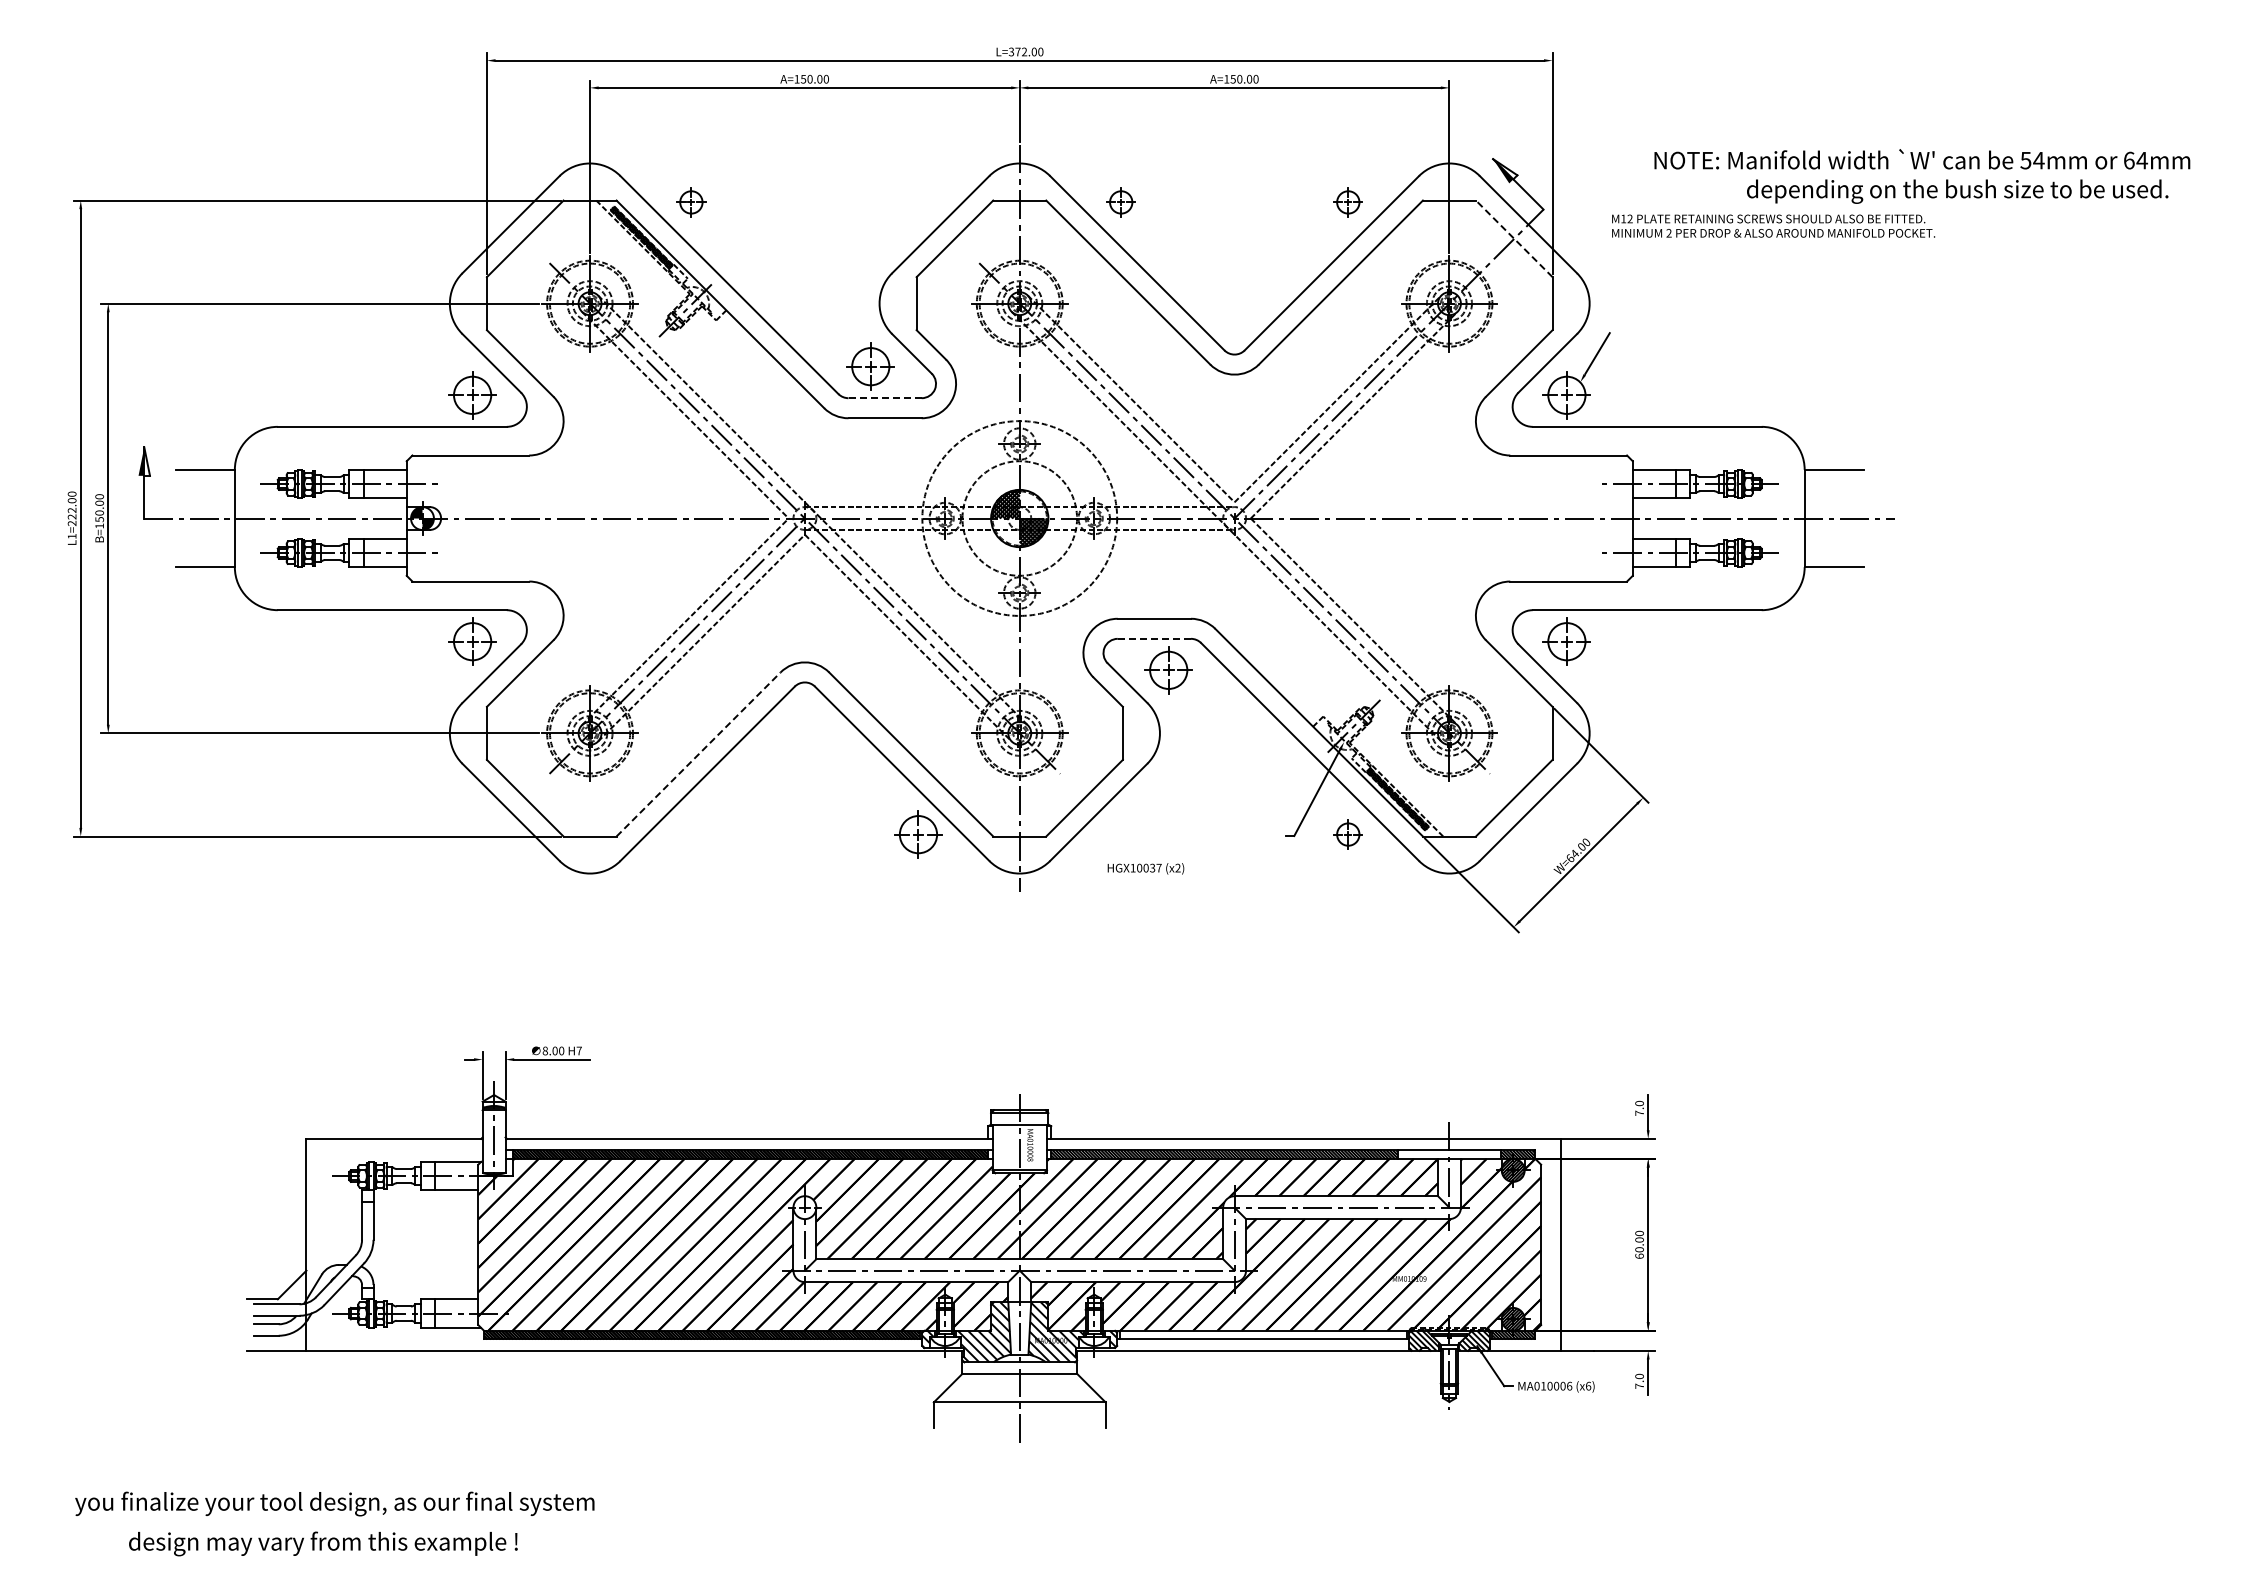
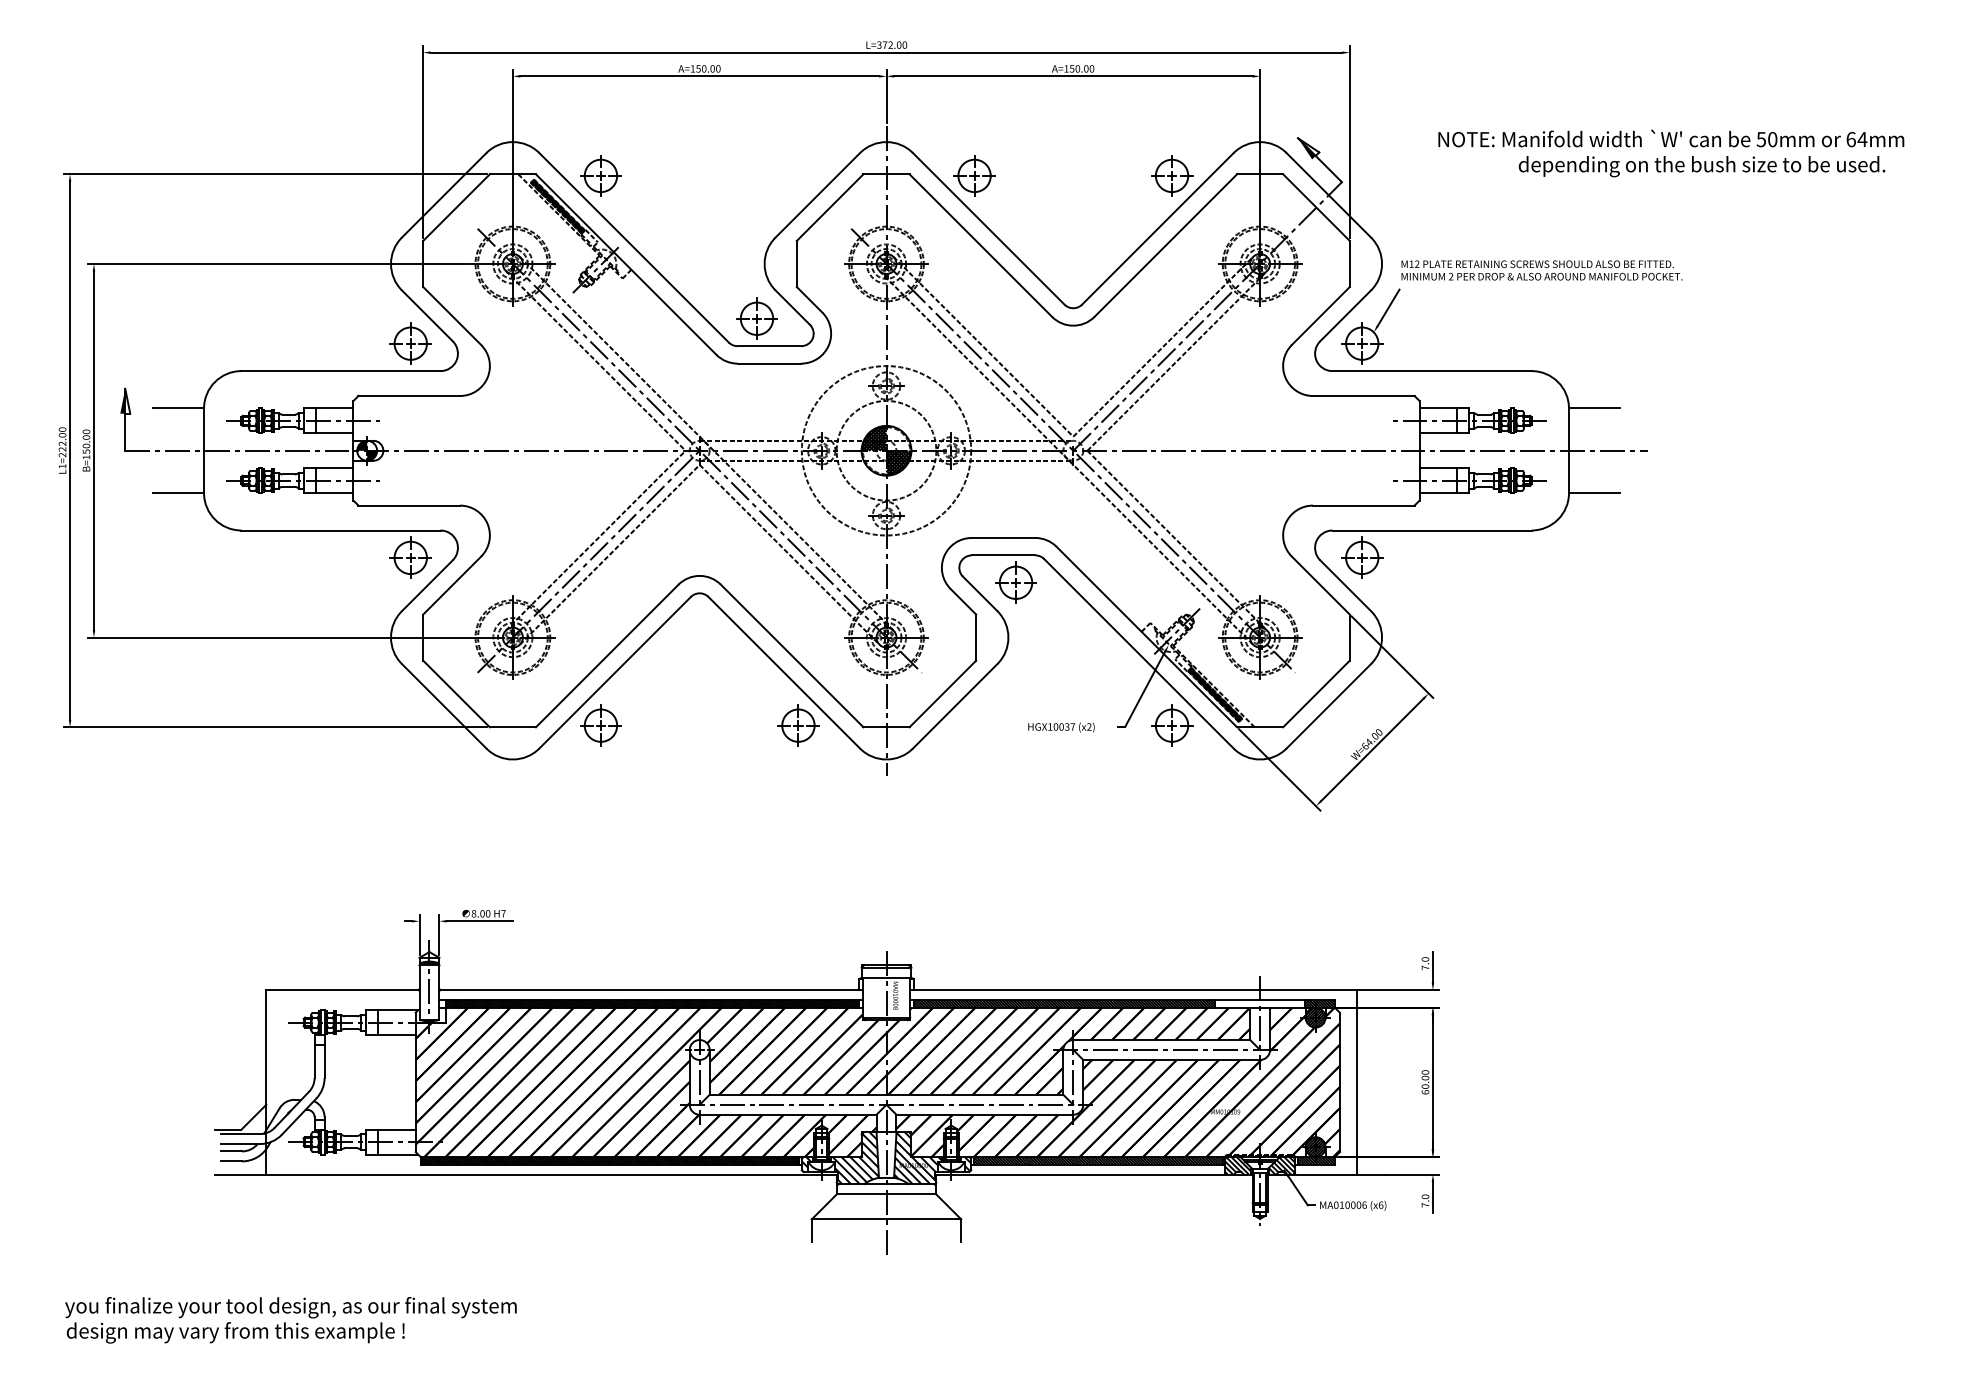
text: (2038, 160) -> (1772, 139), 54mm -> 50mm
part: (691, 202) -> (601, 176), size x1.67
part: (1121, 202) -> (974, 176), size x1.67
part: (1348, 202) -> (1172, 176), size x1.67
text: (1773, 225) -> (1541, 269), moved
line: (1513, 238) -> (1315, 207), dashed -> solid
line: (885, 398) -> (769, 346), dashed -> solid
line: (1154, 638) -> (1003, 555), dashed -> solid
line: (698, 754) -> (607, 655), dashed -> solid
part: (691, 834) -> (601, 725), added
part: (1348, 834) -> (1172, 725), size x1.67
text: (1145, 868) -> (1061, 727), moved
hatch: (1263, 1334) -> (1098, 1160), added
text: (323, 1543) -> (235, 1332), moved

